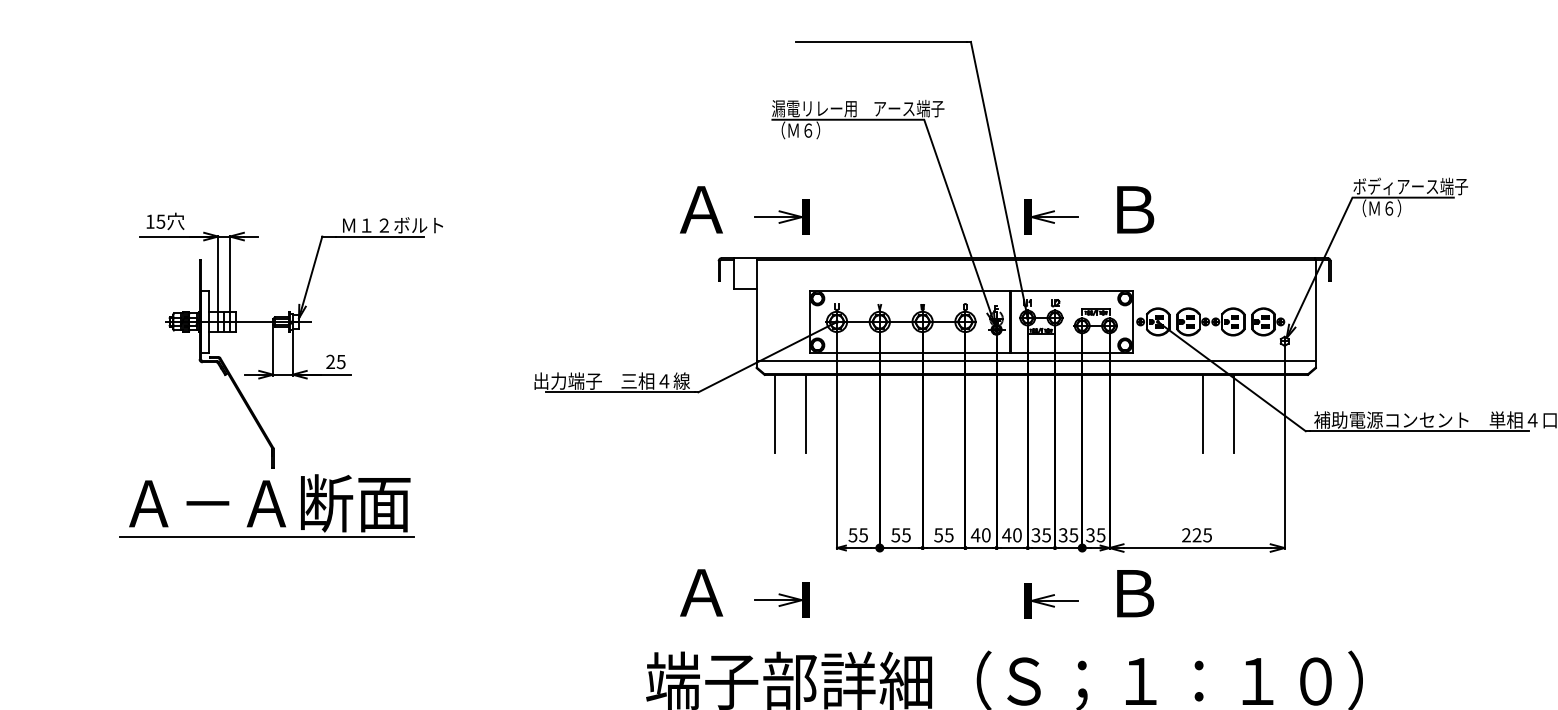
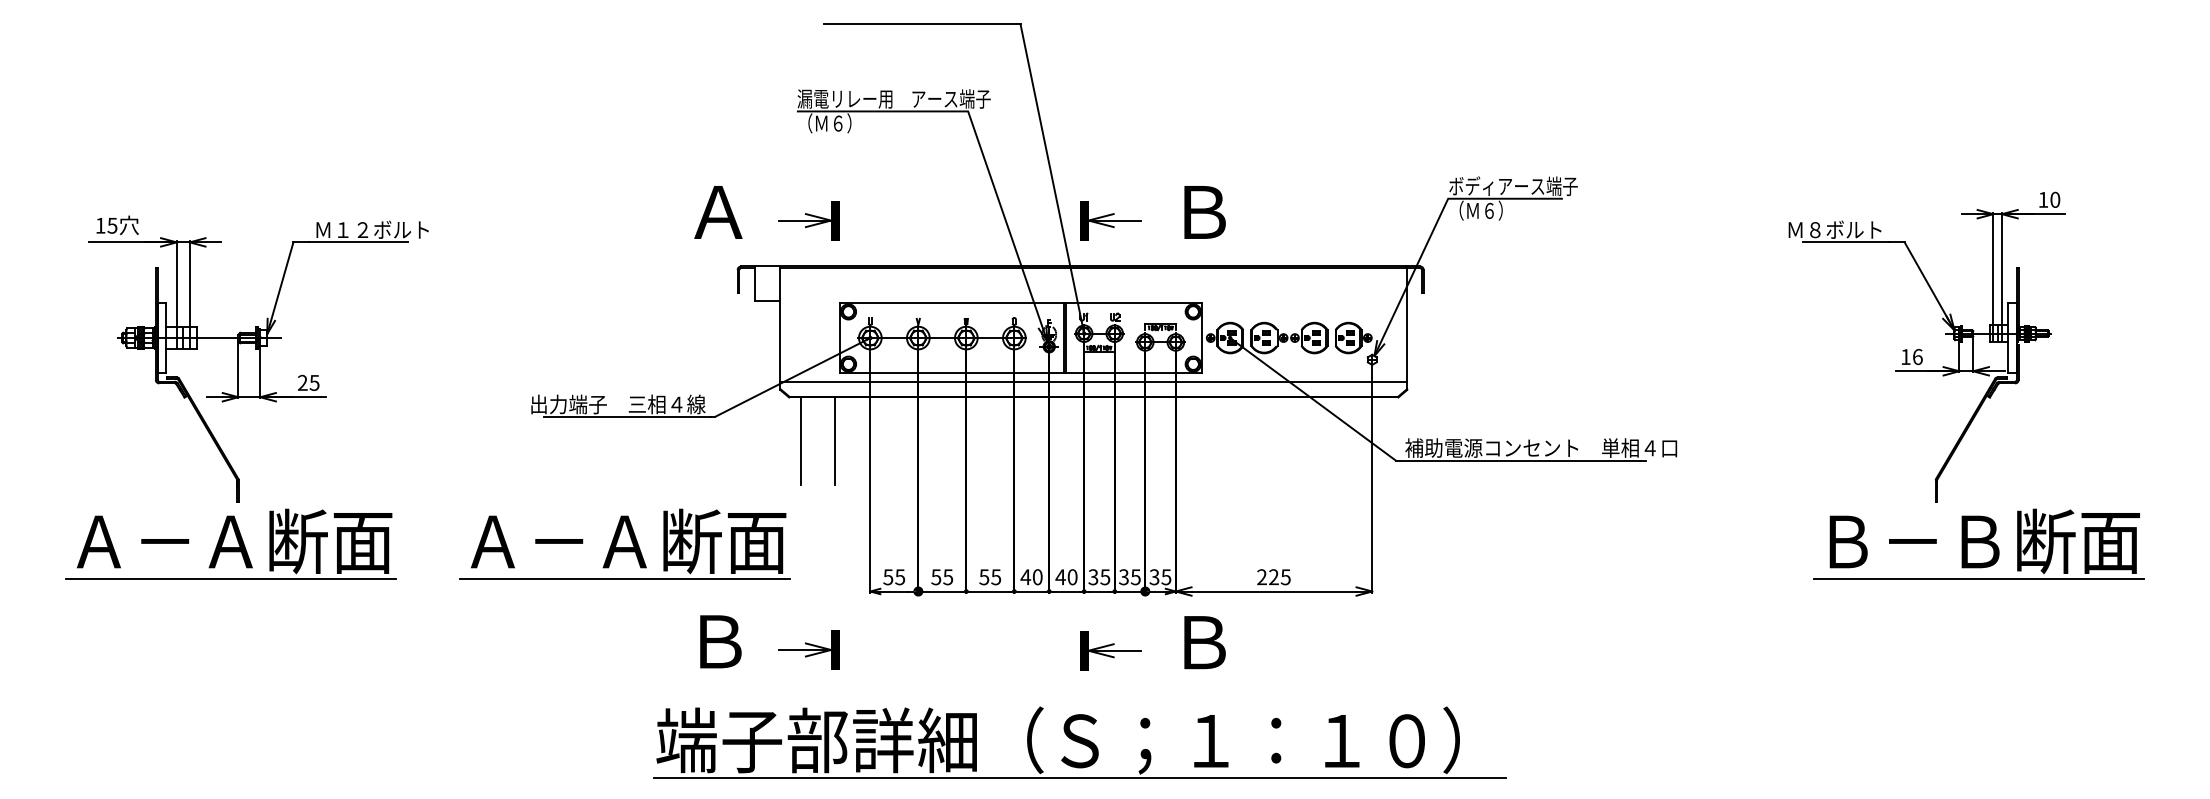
line: (1202, 413) -> (1280, 440), removed
line: (1234, 413) -> (1315, 440), removed
part: (617, 505) -> (624, 543), added
text: (701, 592) -> (718, 641), Ａ -> Ｂ

